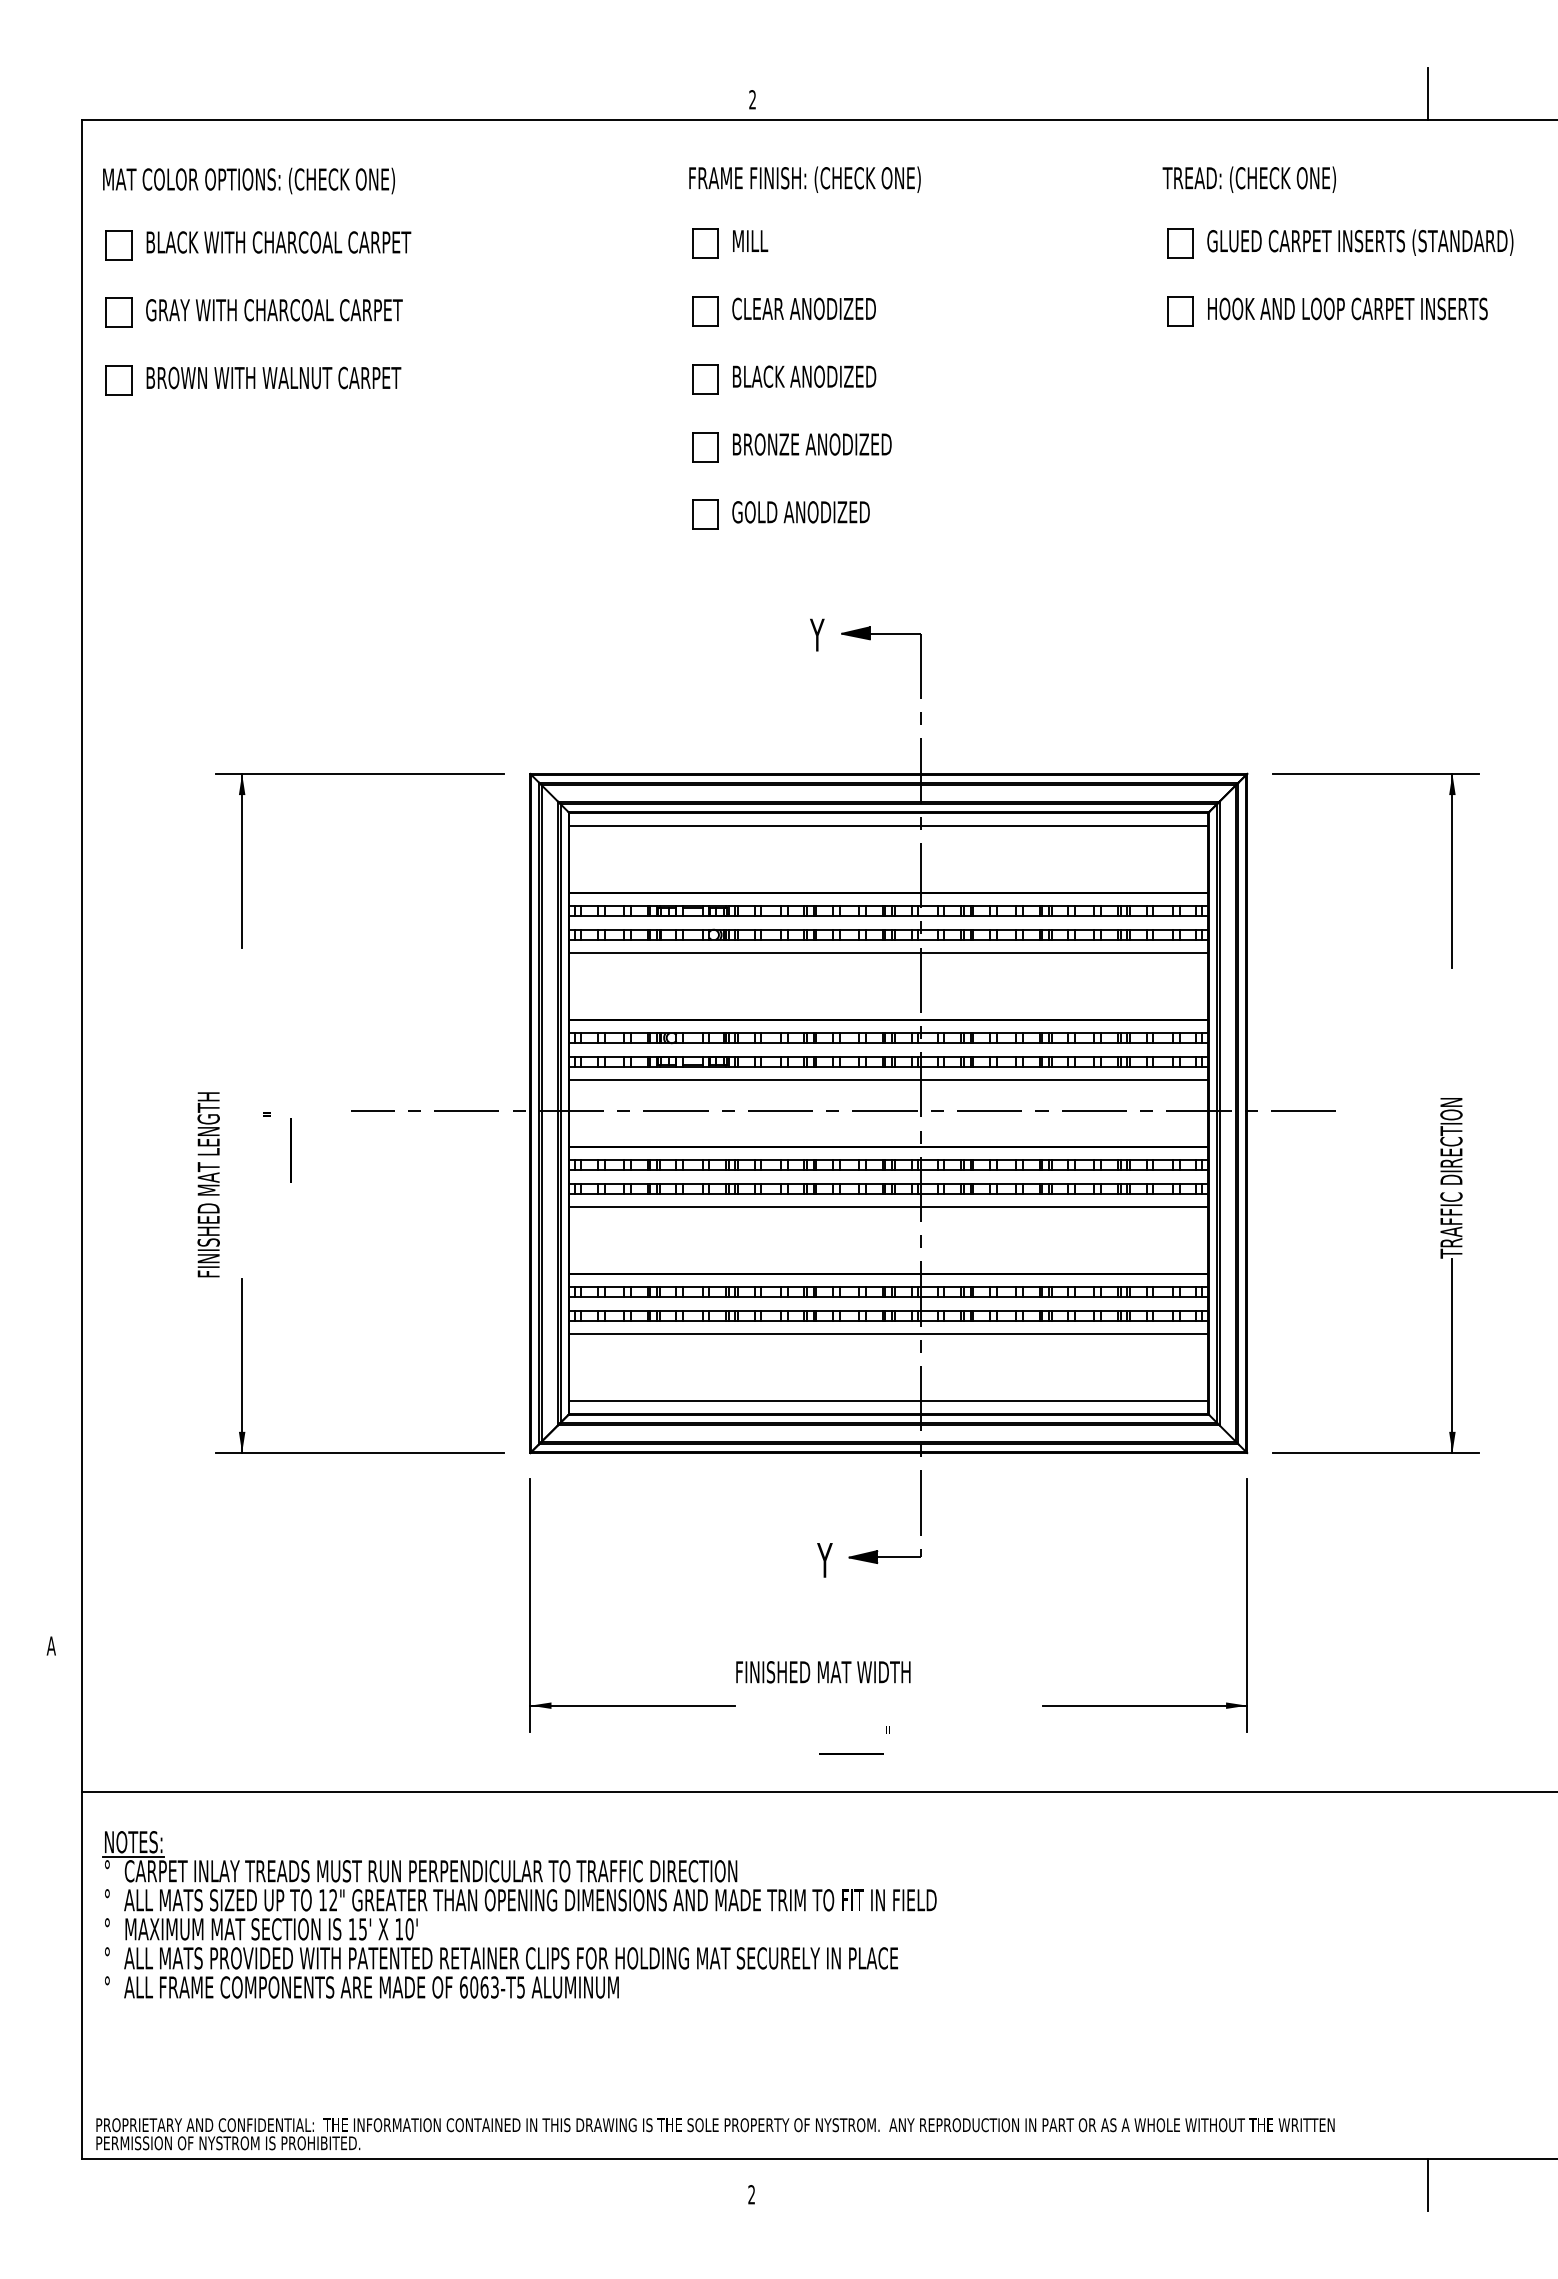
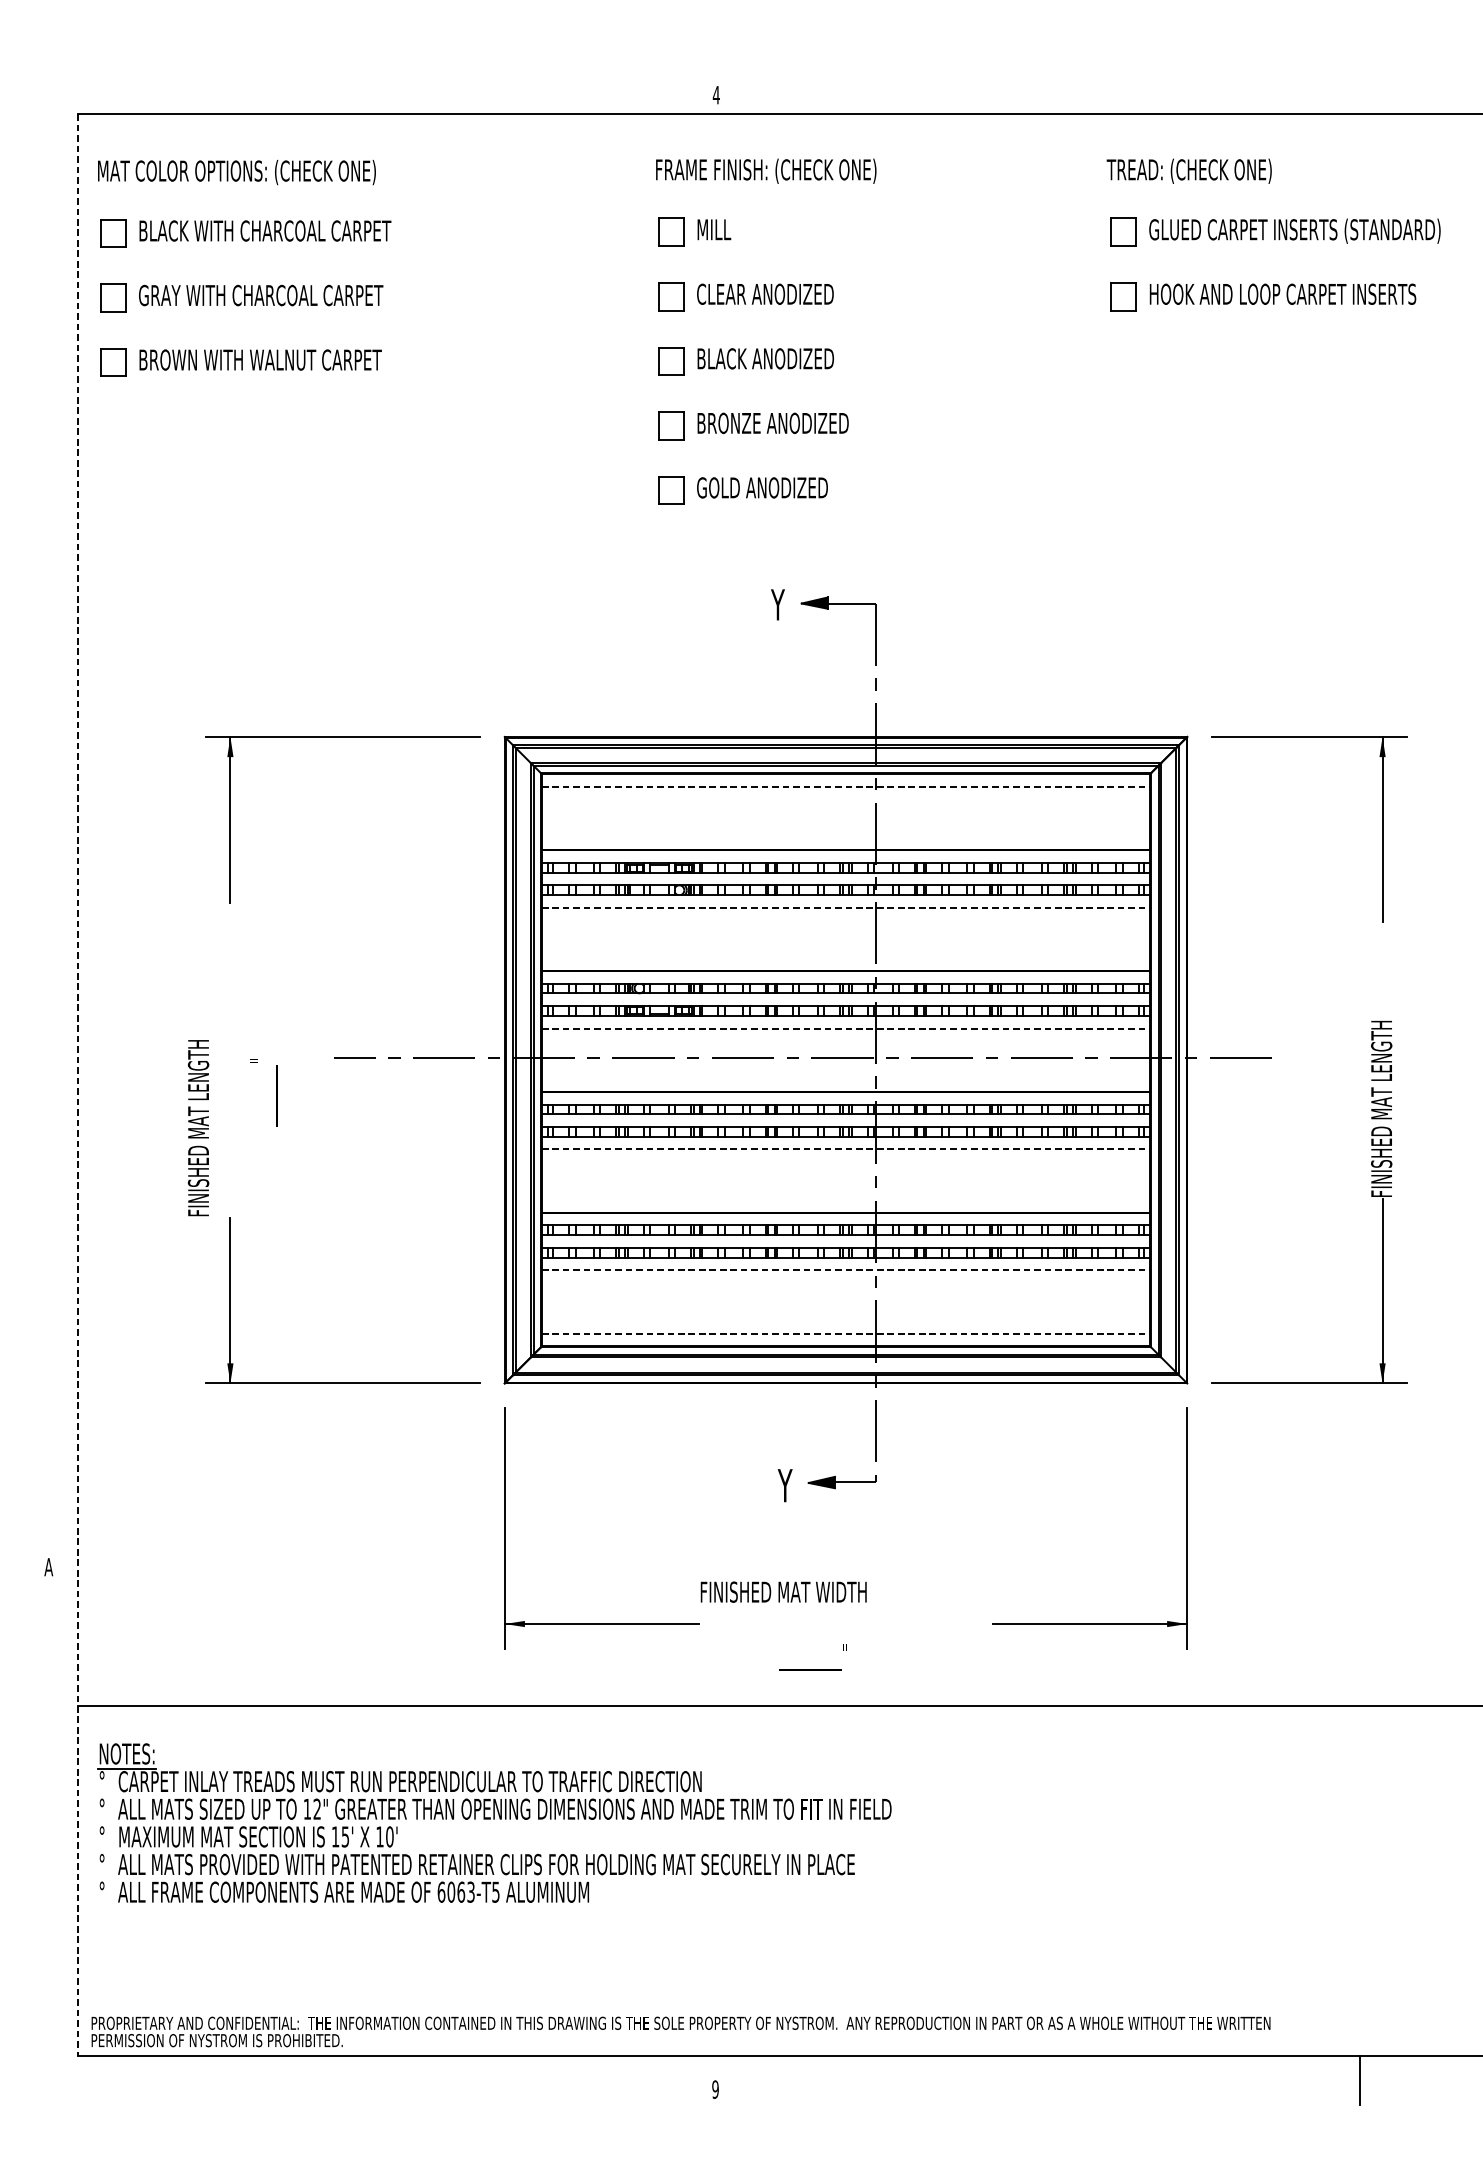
line: (1428, 93) -> (1359, 89), removed
text: (752, 99) -> (716, 94), 2 -> 4
line: (889, 826) -> (846, 787), solid -> dashed
line: (889, 953) -> (846, 907), solid -> dashed
line: (889, 1080) -> (846, 1028), solid -> dashed
line: (81, 1139) -> (77, 1085), solid -> dashed
text: (1451, 1165) -> (1381, 1109), TRAFFIC DIRECTION -> FINISHED MAT LENGTH
line: (889, 1207) -> (846, 1149), solid -> dashed
line: (889, 1334) -> (846, 1270), solid -> dashed
line: (889, 1400) -> (846, 1333), solid -> dashed
text: (751, 2194) -> (715, 2089), 2 -> 9

